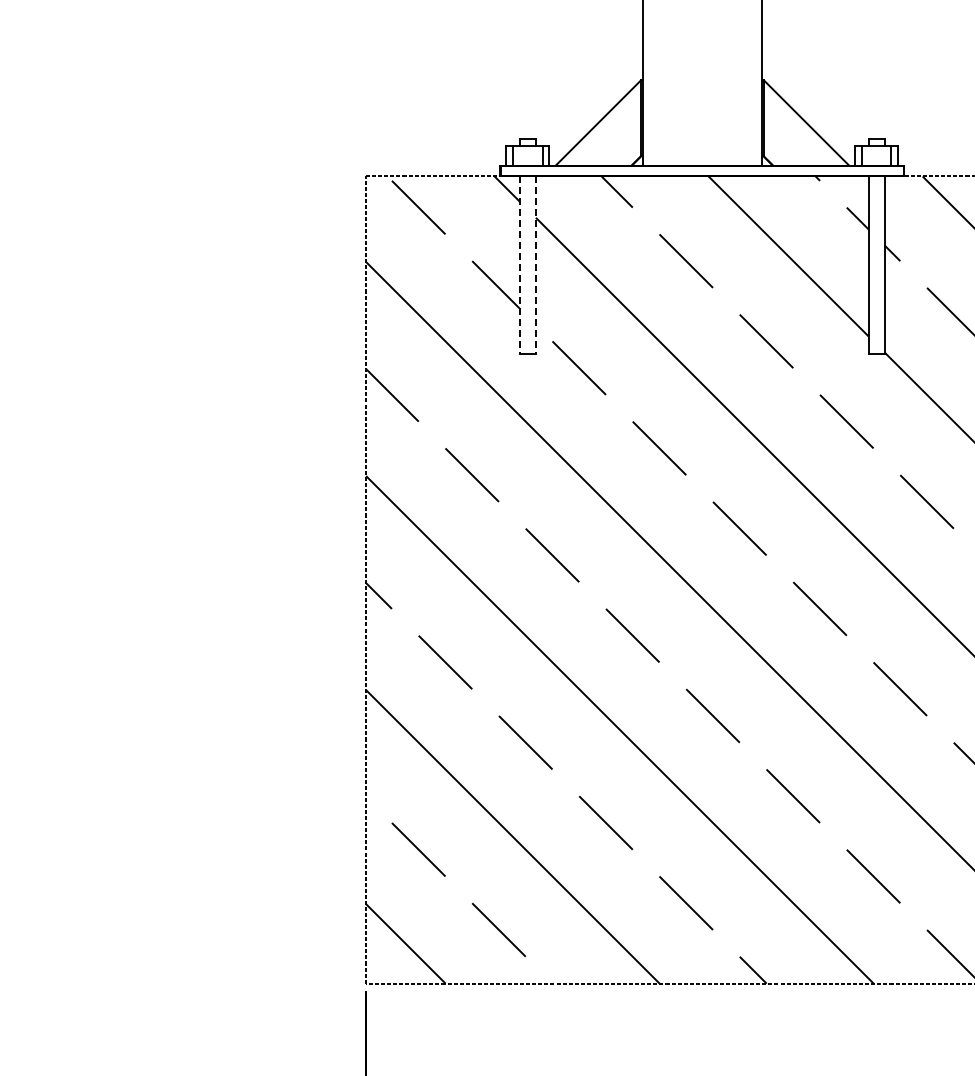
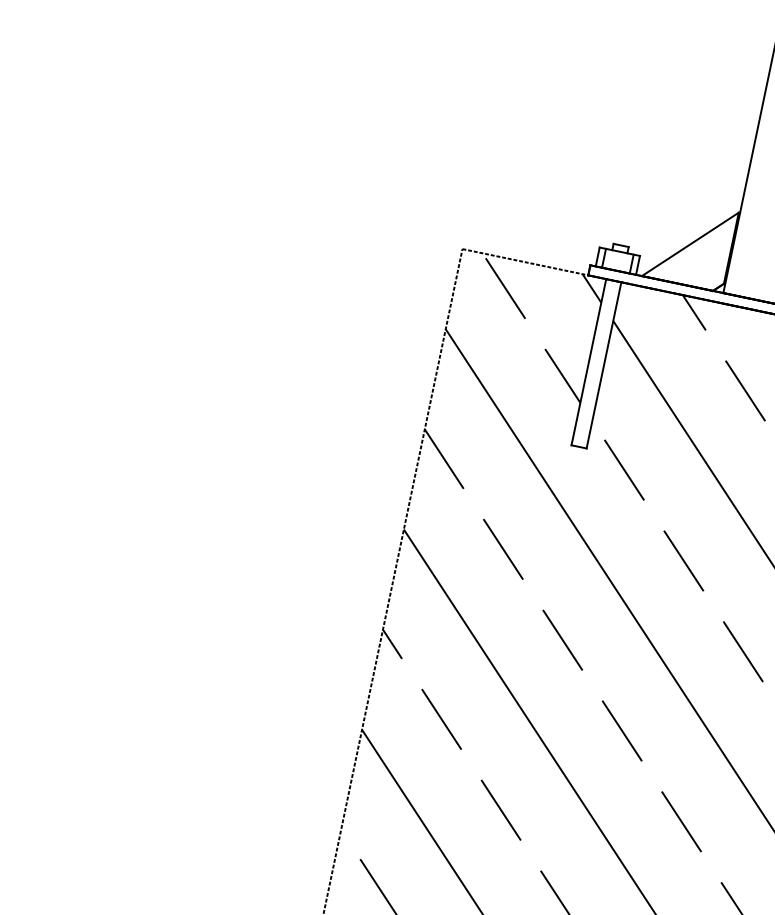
line: (519, 265) -> (588, 362), dashed -> solid
line: (535, 265) -> (603, 365), dashed -> solid

